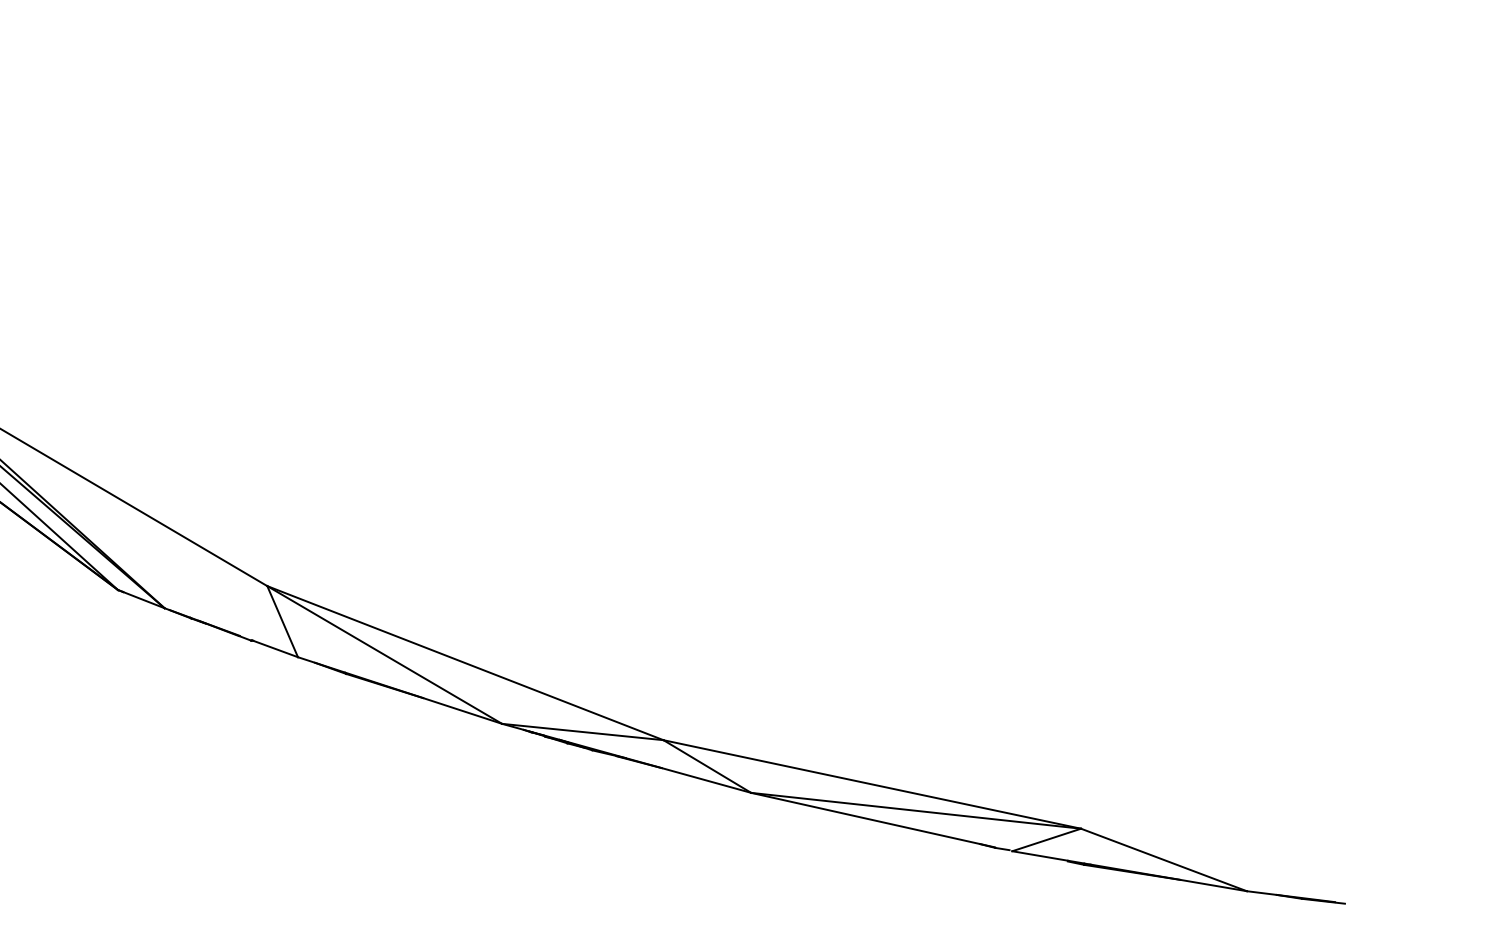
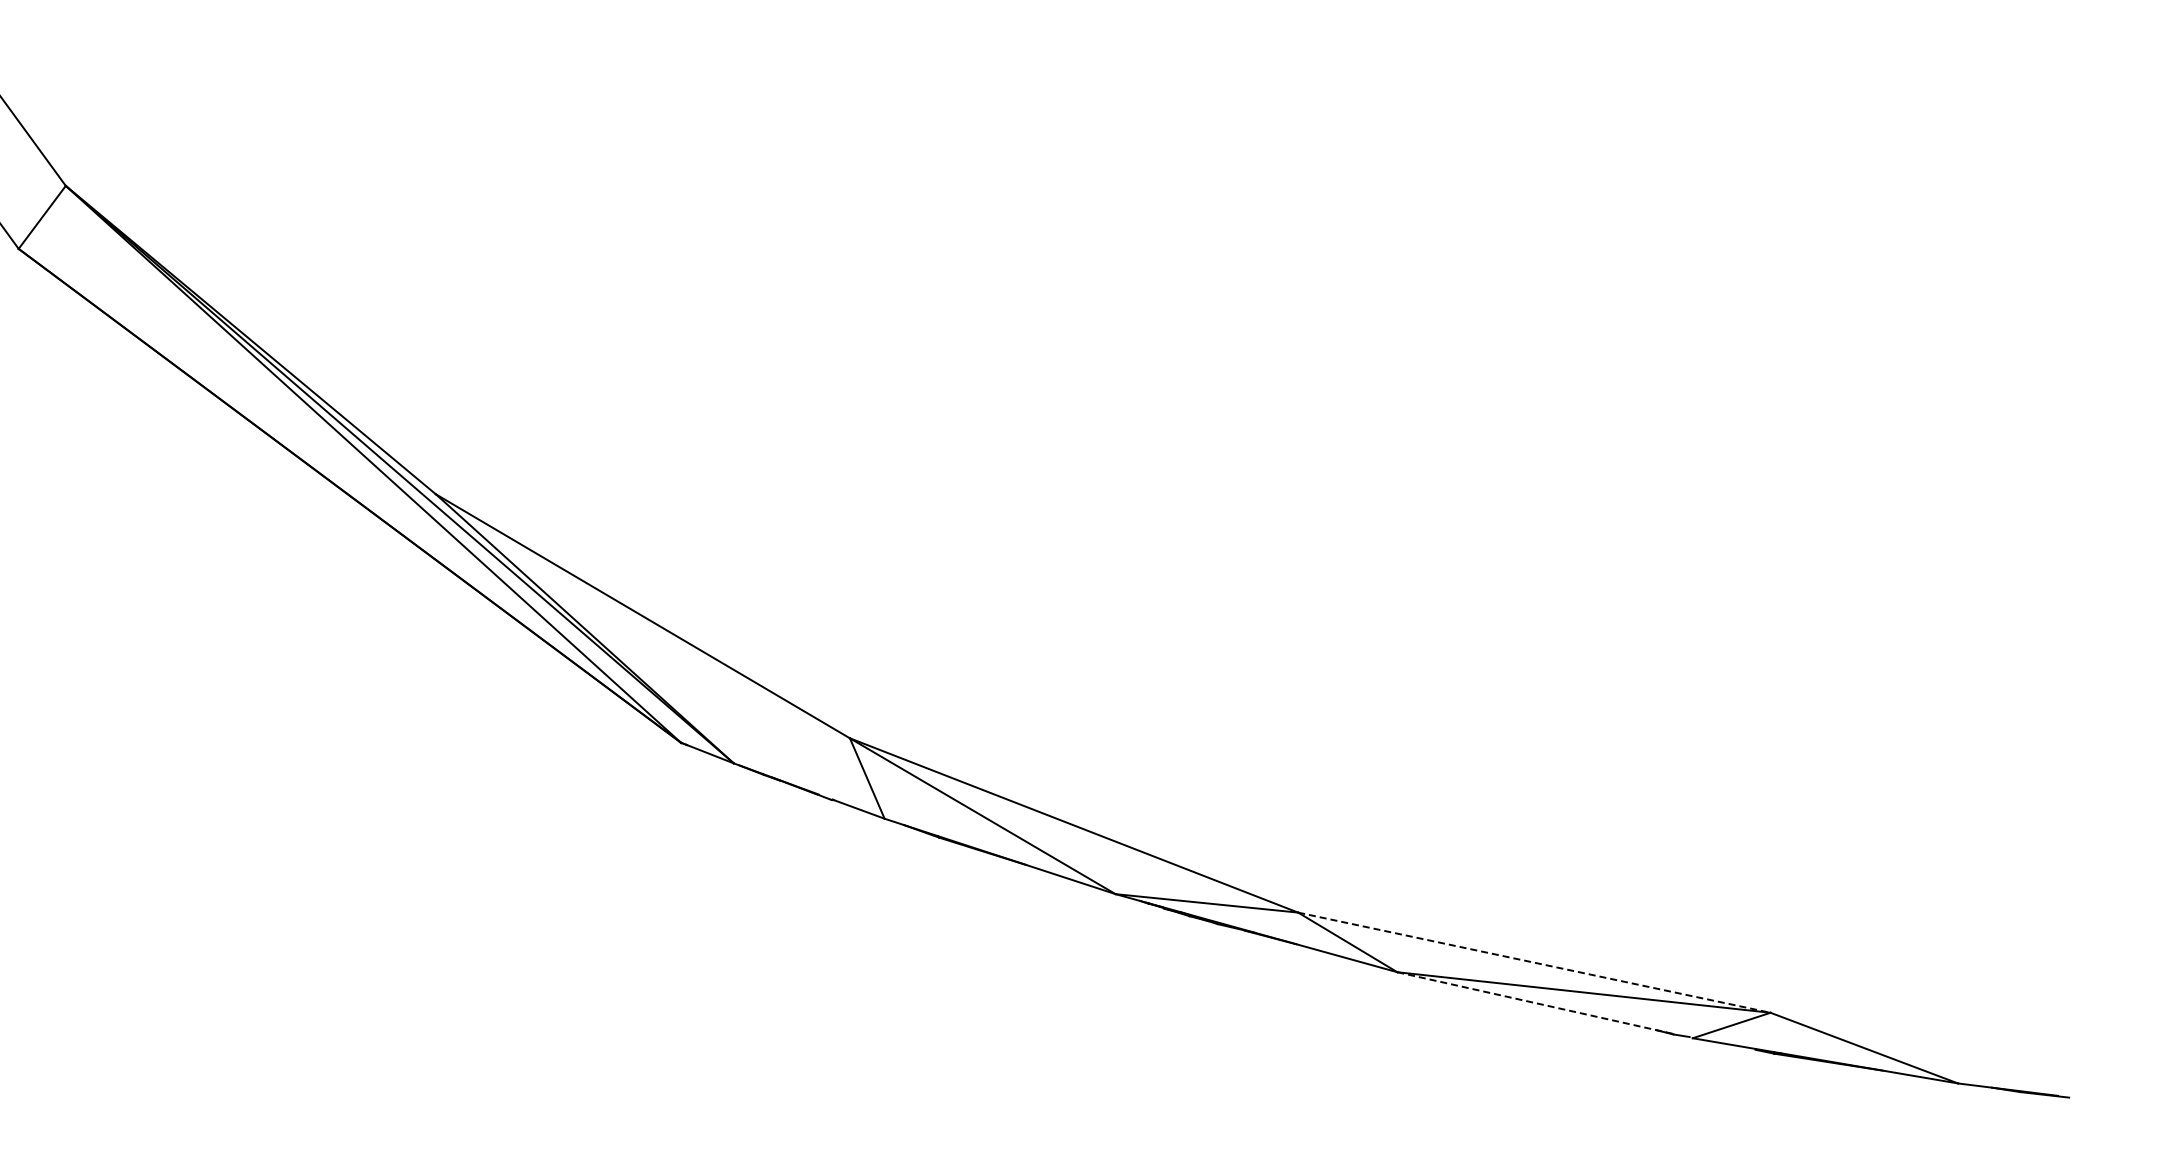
line: (872, 784) -> (1534, 962), solid -> dashed
line: (873, 820) -> (1535, 1003), solid -> dashed

